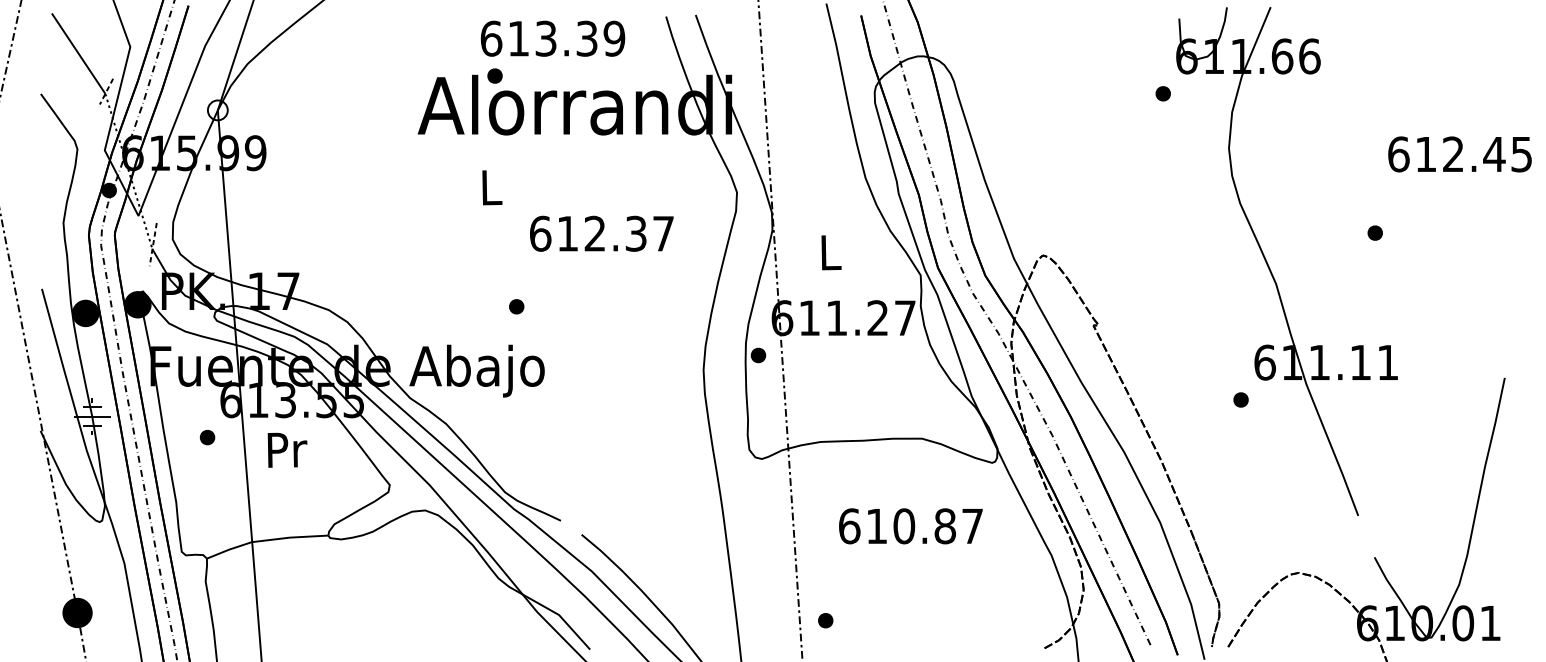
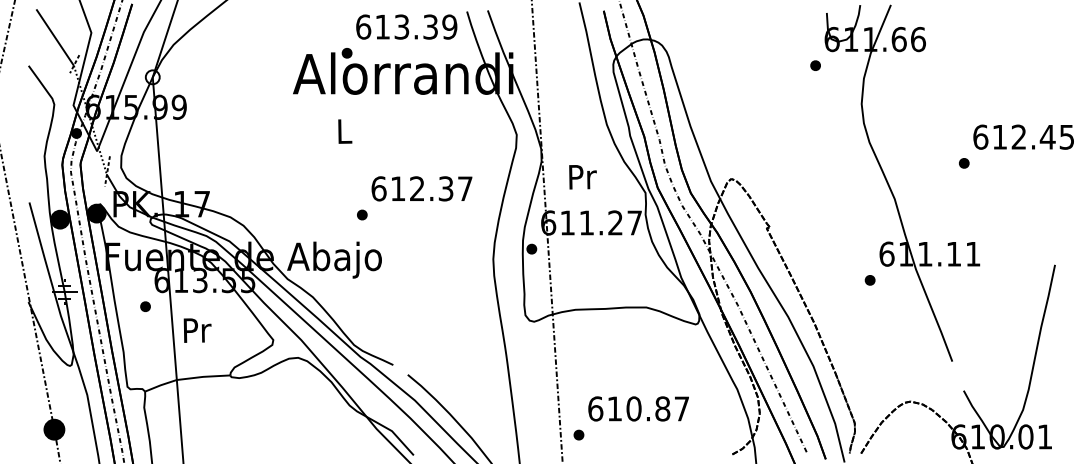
text: (552, 37) -> (406, 26), moved
text: (1459, 153) -> (1023, 136), moved
text: (601, 233) -> (421, 188), moved
text: (830, 253) -> (582, 177), L -> Pr
text: (287, 450) -> (197, 330), moved
text: (910, 525) -> (638, 408), moved

